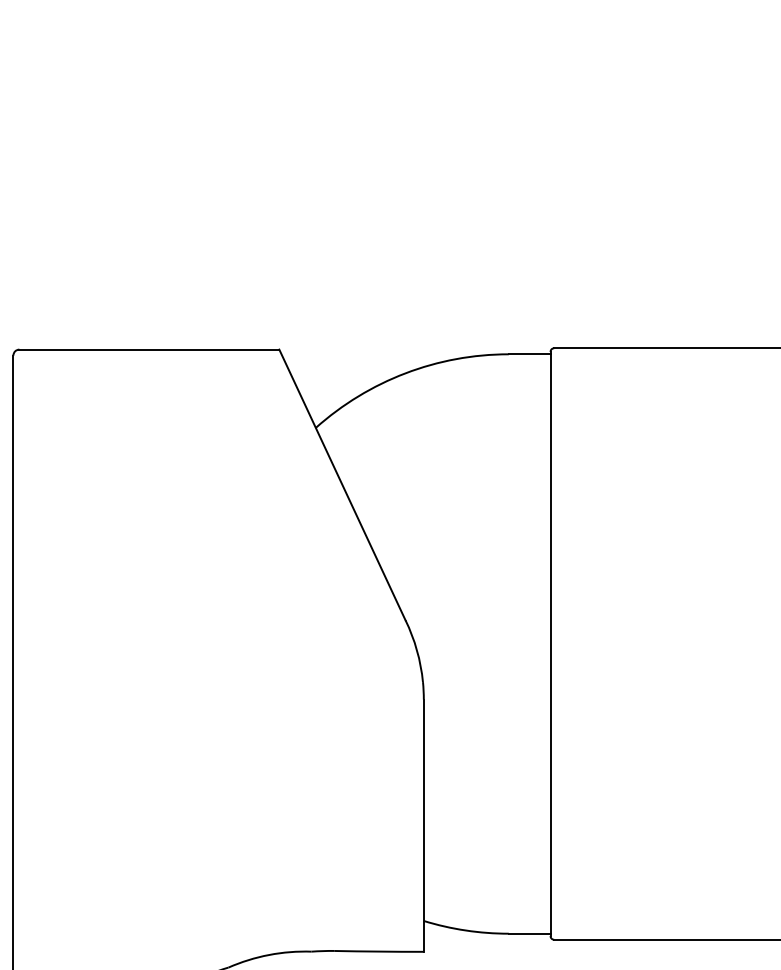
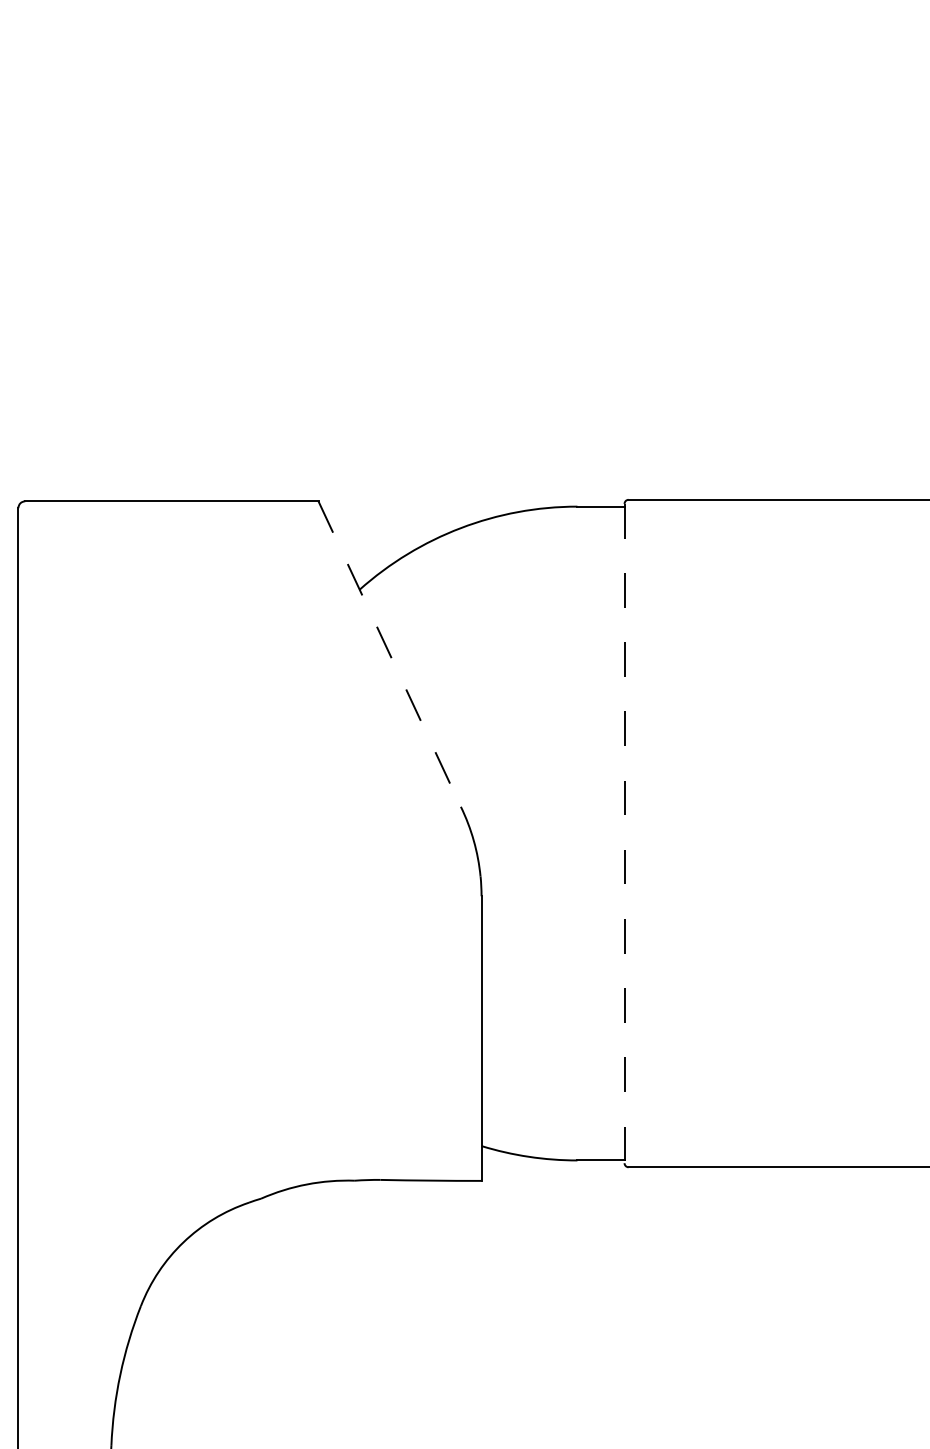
line: (342, 485) -> (389, 654), solid -> dashed
line: (550, 643) -> (624, 833), solid -> dashed

